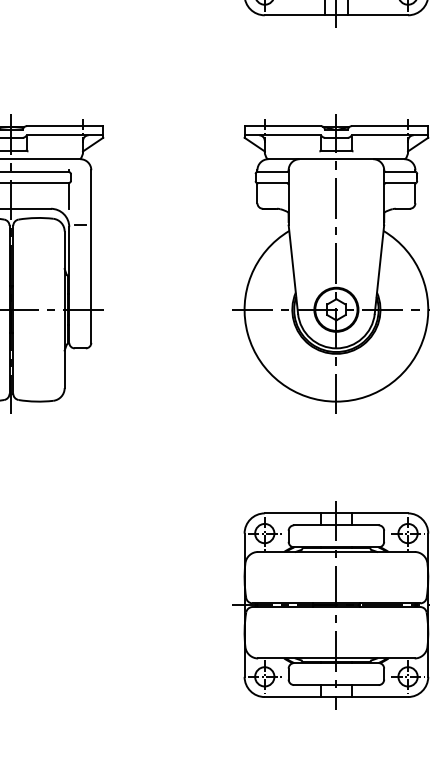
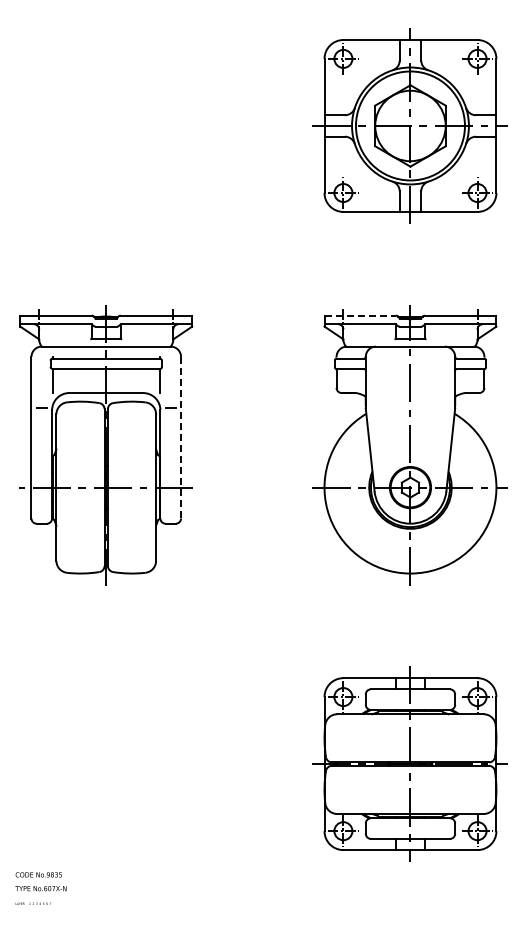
line: (283, 125) -> (360, 315), solid -> dashed
line: (91, 256) -> (181, 437), solid -> dashed

